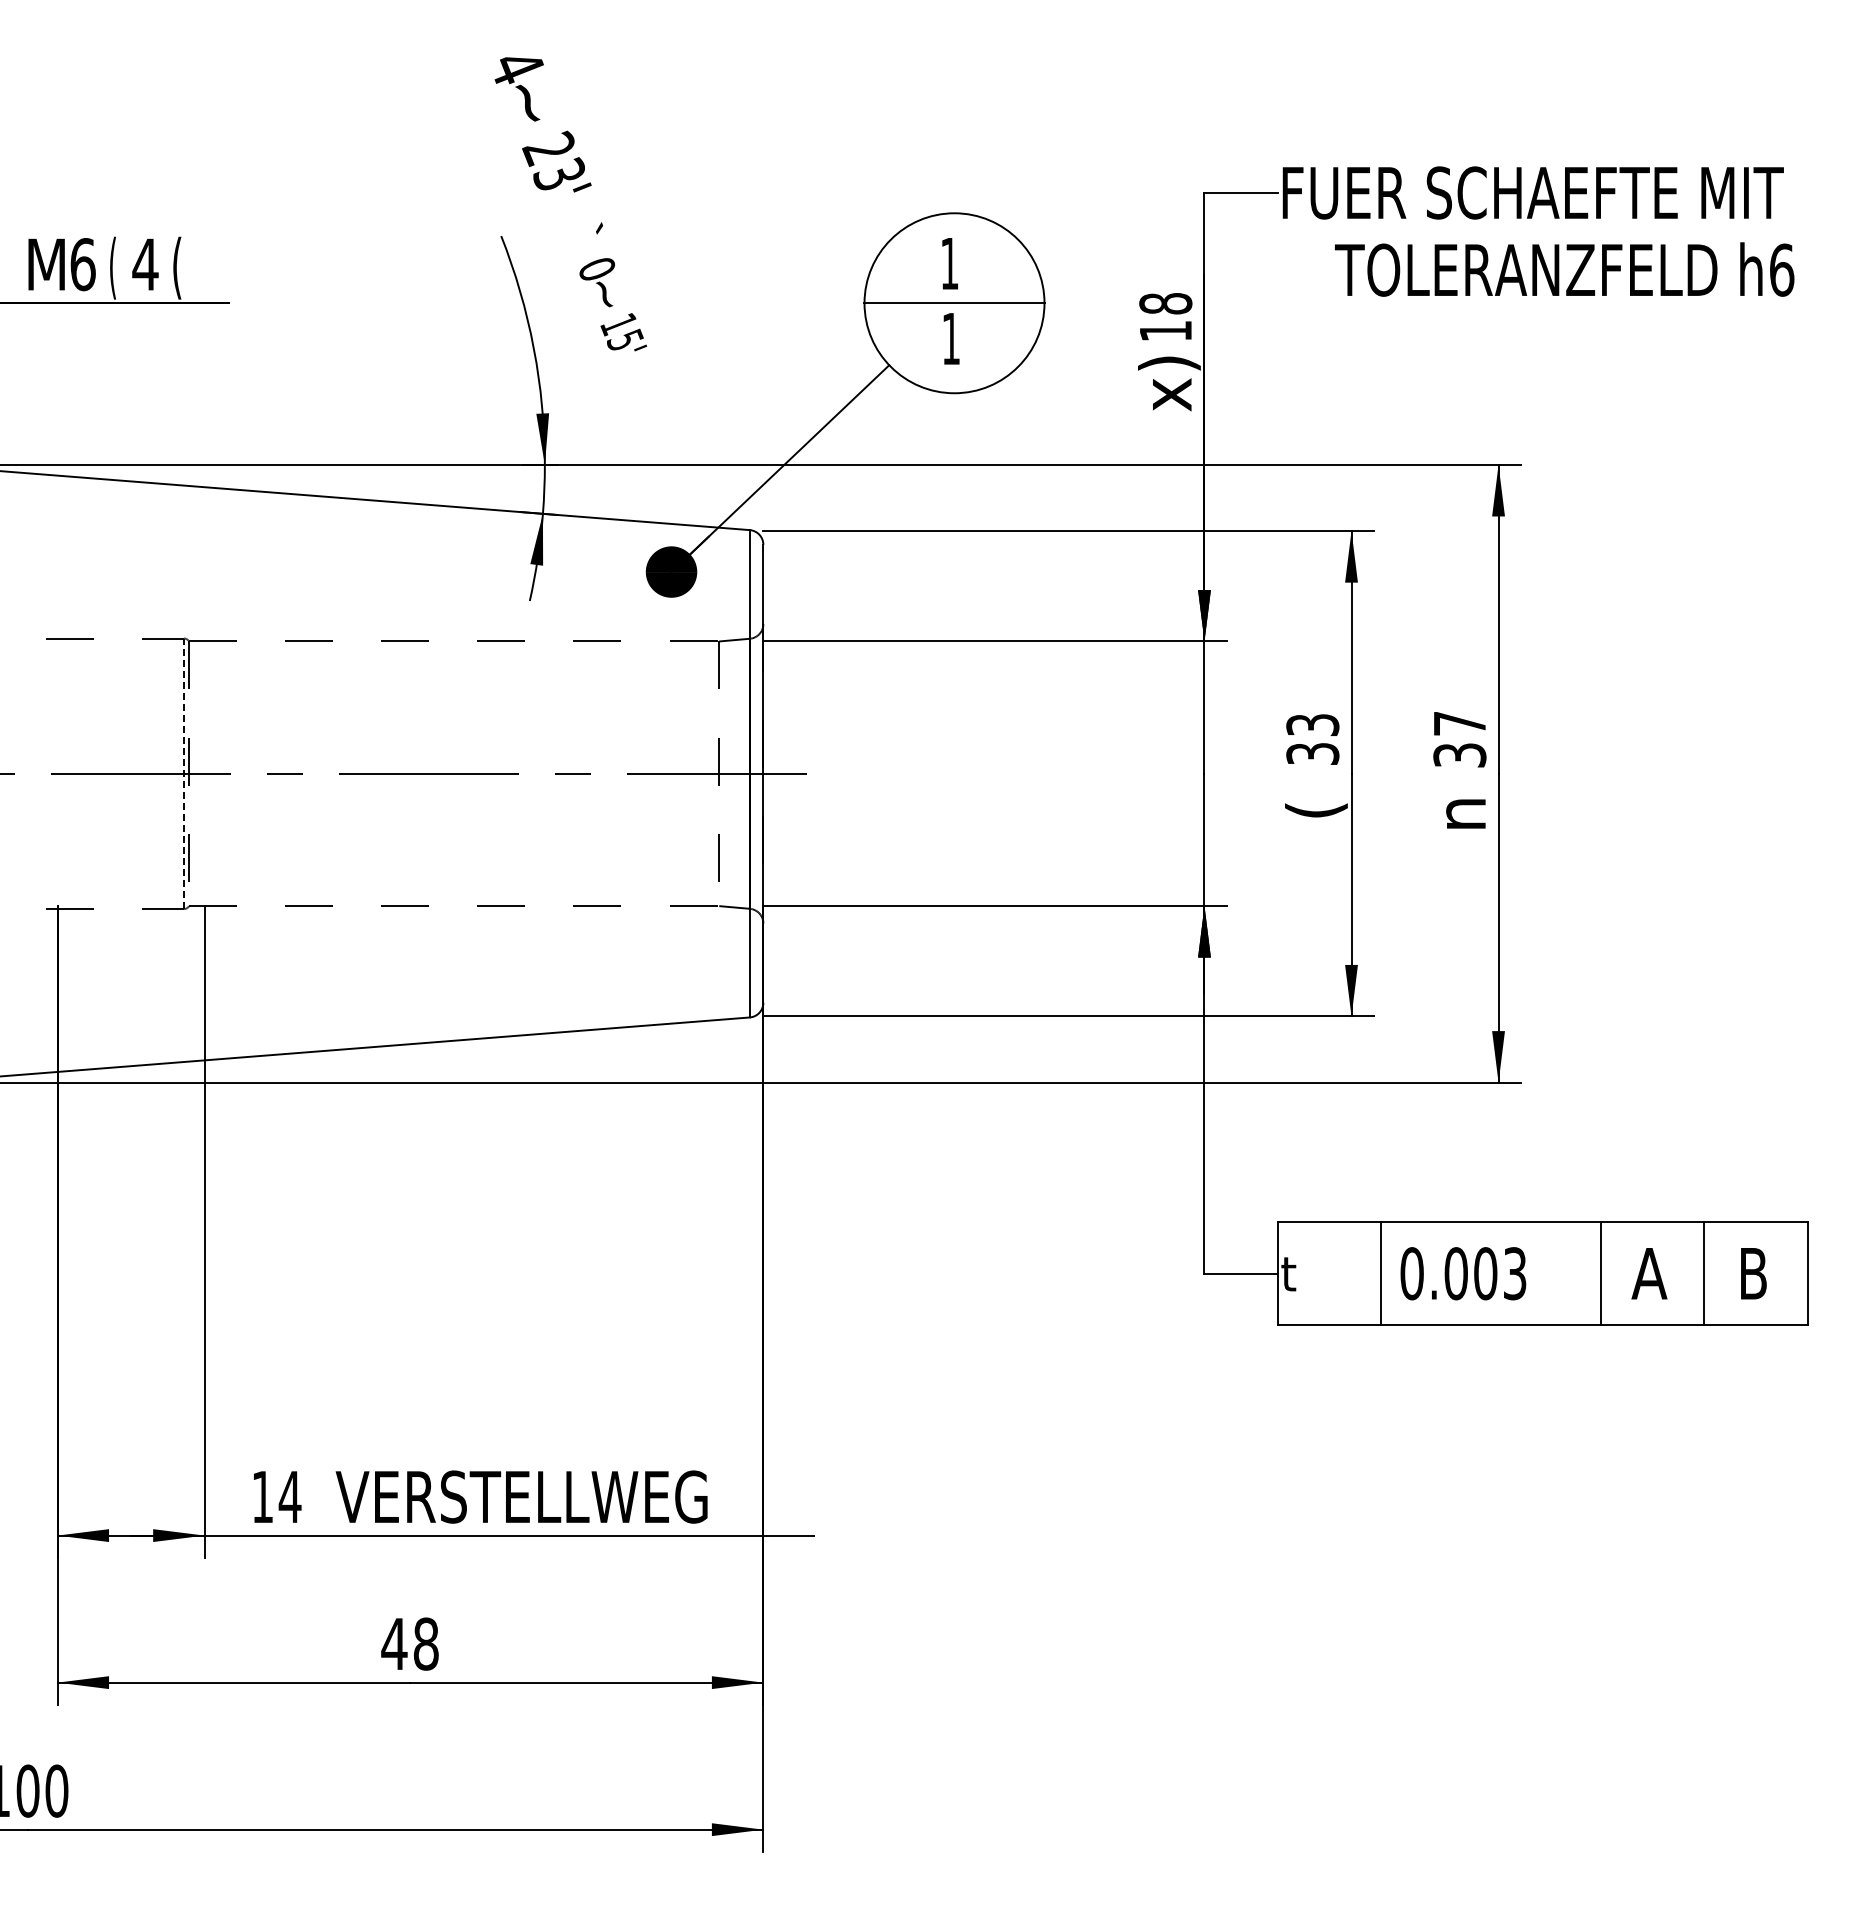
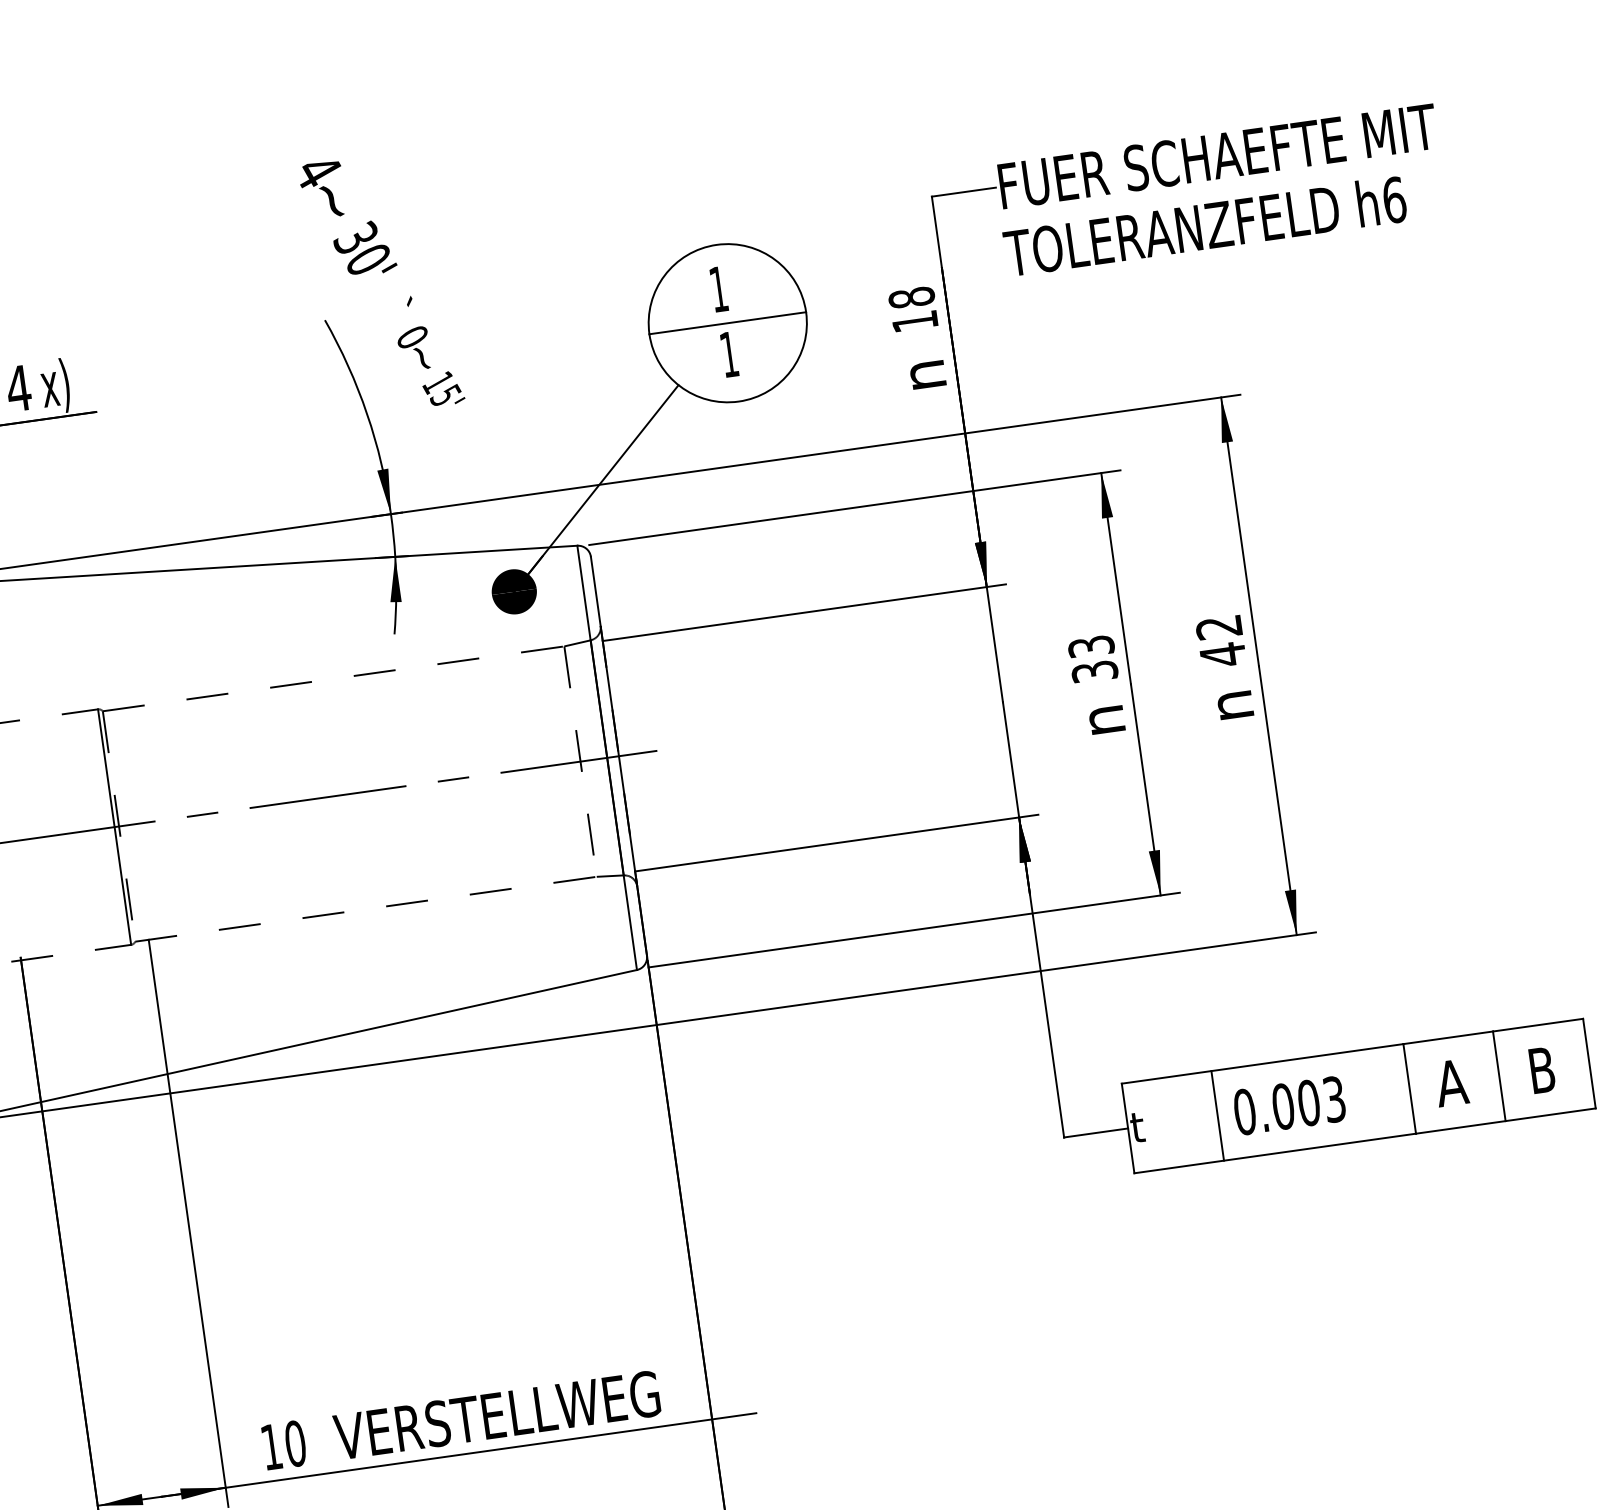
text: (553, 160) -> (361, 248), 23' -> 30'
text: (186, 267) -> (54, 386), ( -> x)
text: (1564, 269) -> (1205, 226), moved
text: (1169, 383) -> (924, 366), x) -> n
text: (1459, 740) -> (1220, 642), 37 -> 42
line: (184, 773) -> (114, 826), dashed -> solid
text: (1316, 809) -> (1104, 719), ( -> n
text: (289, 1496) -> (294, 1443), 14 -> 10

